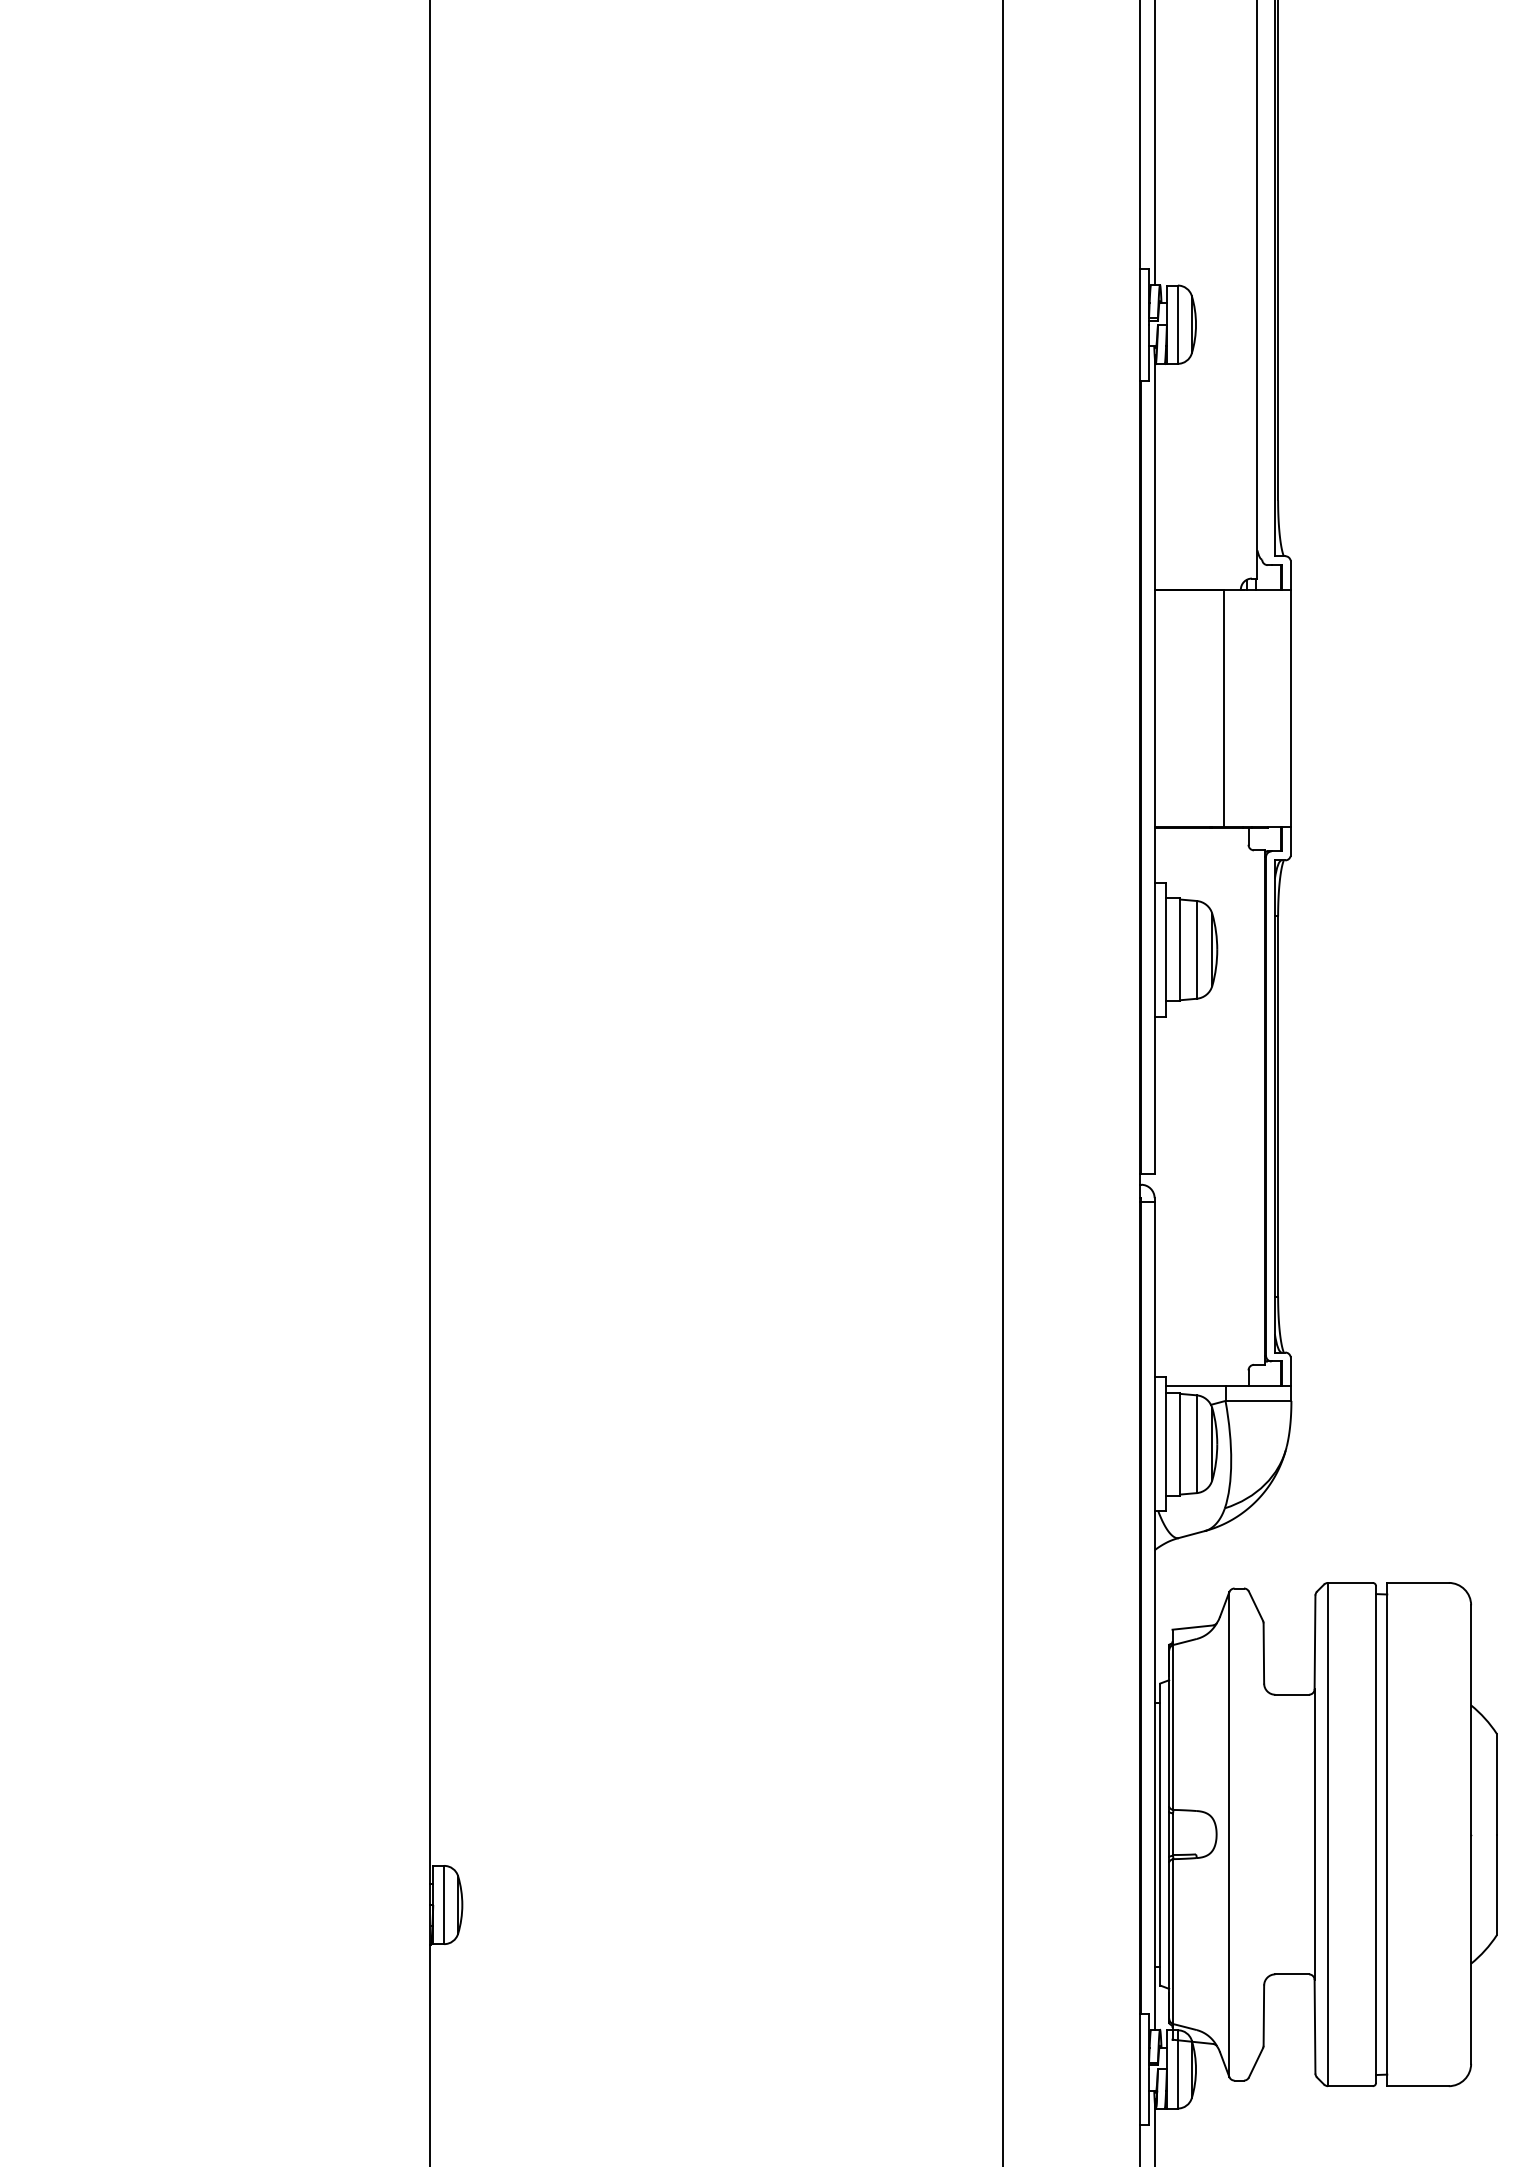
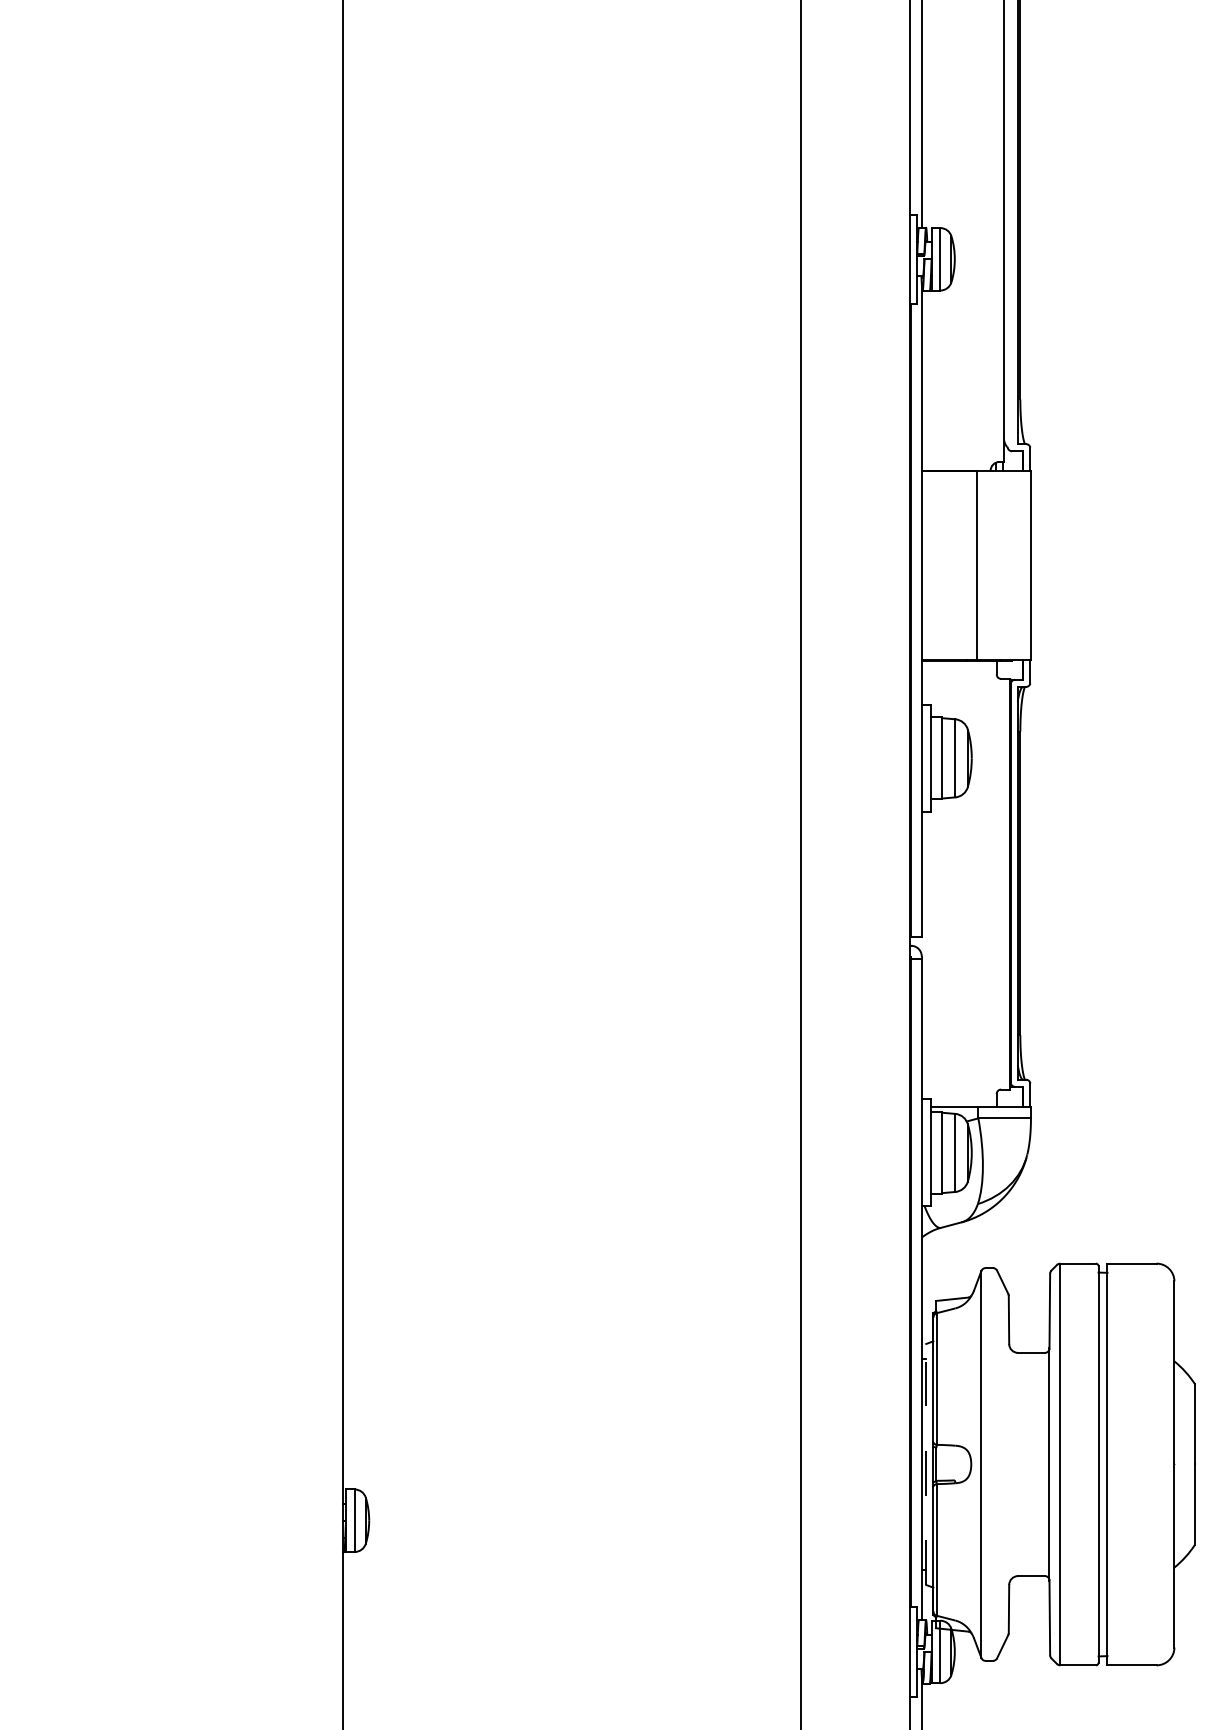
line: (1160, 1834) -> (926, 1464), solid -> dashed

